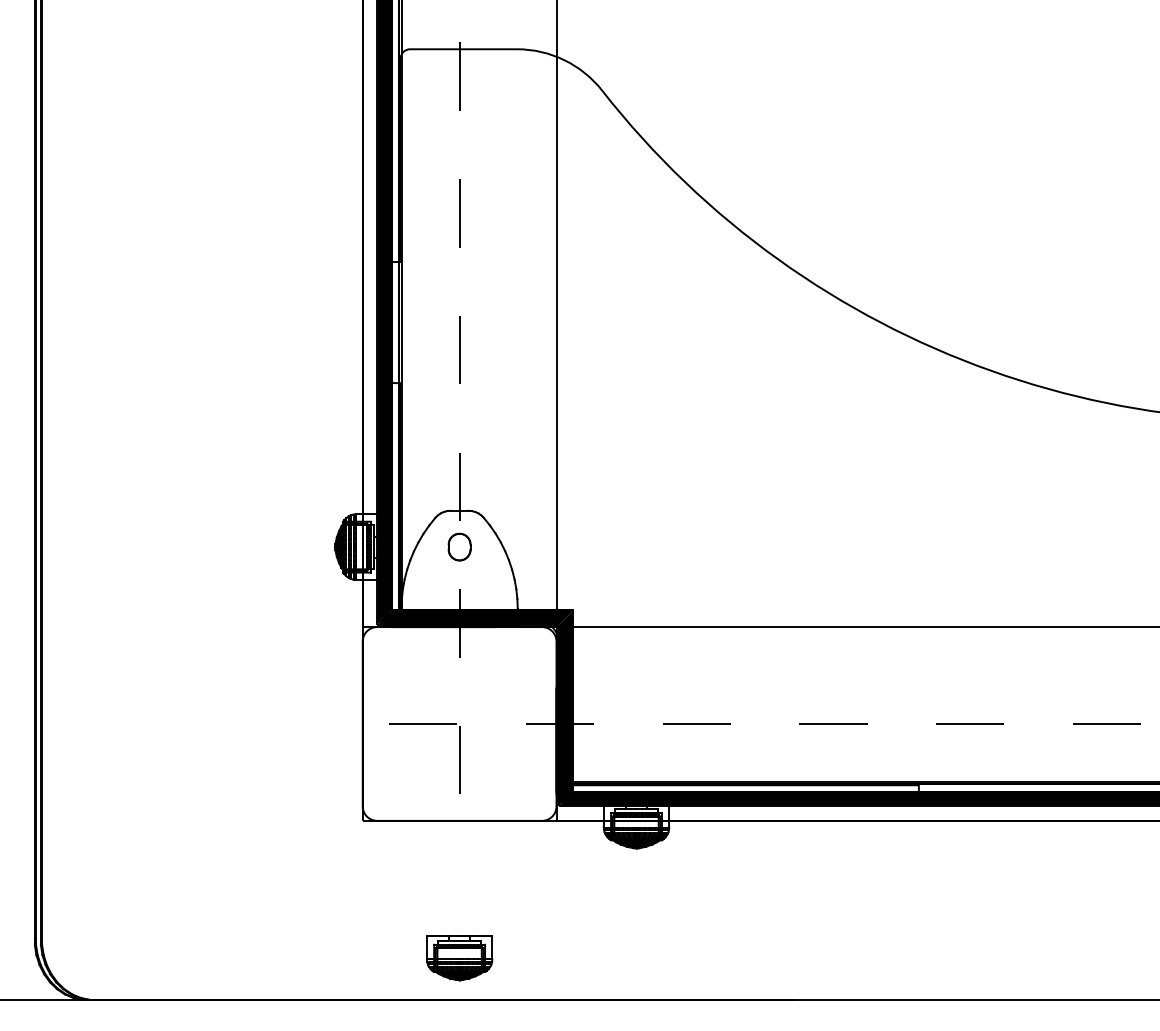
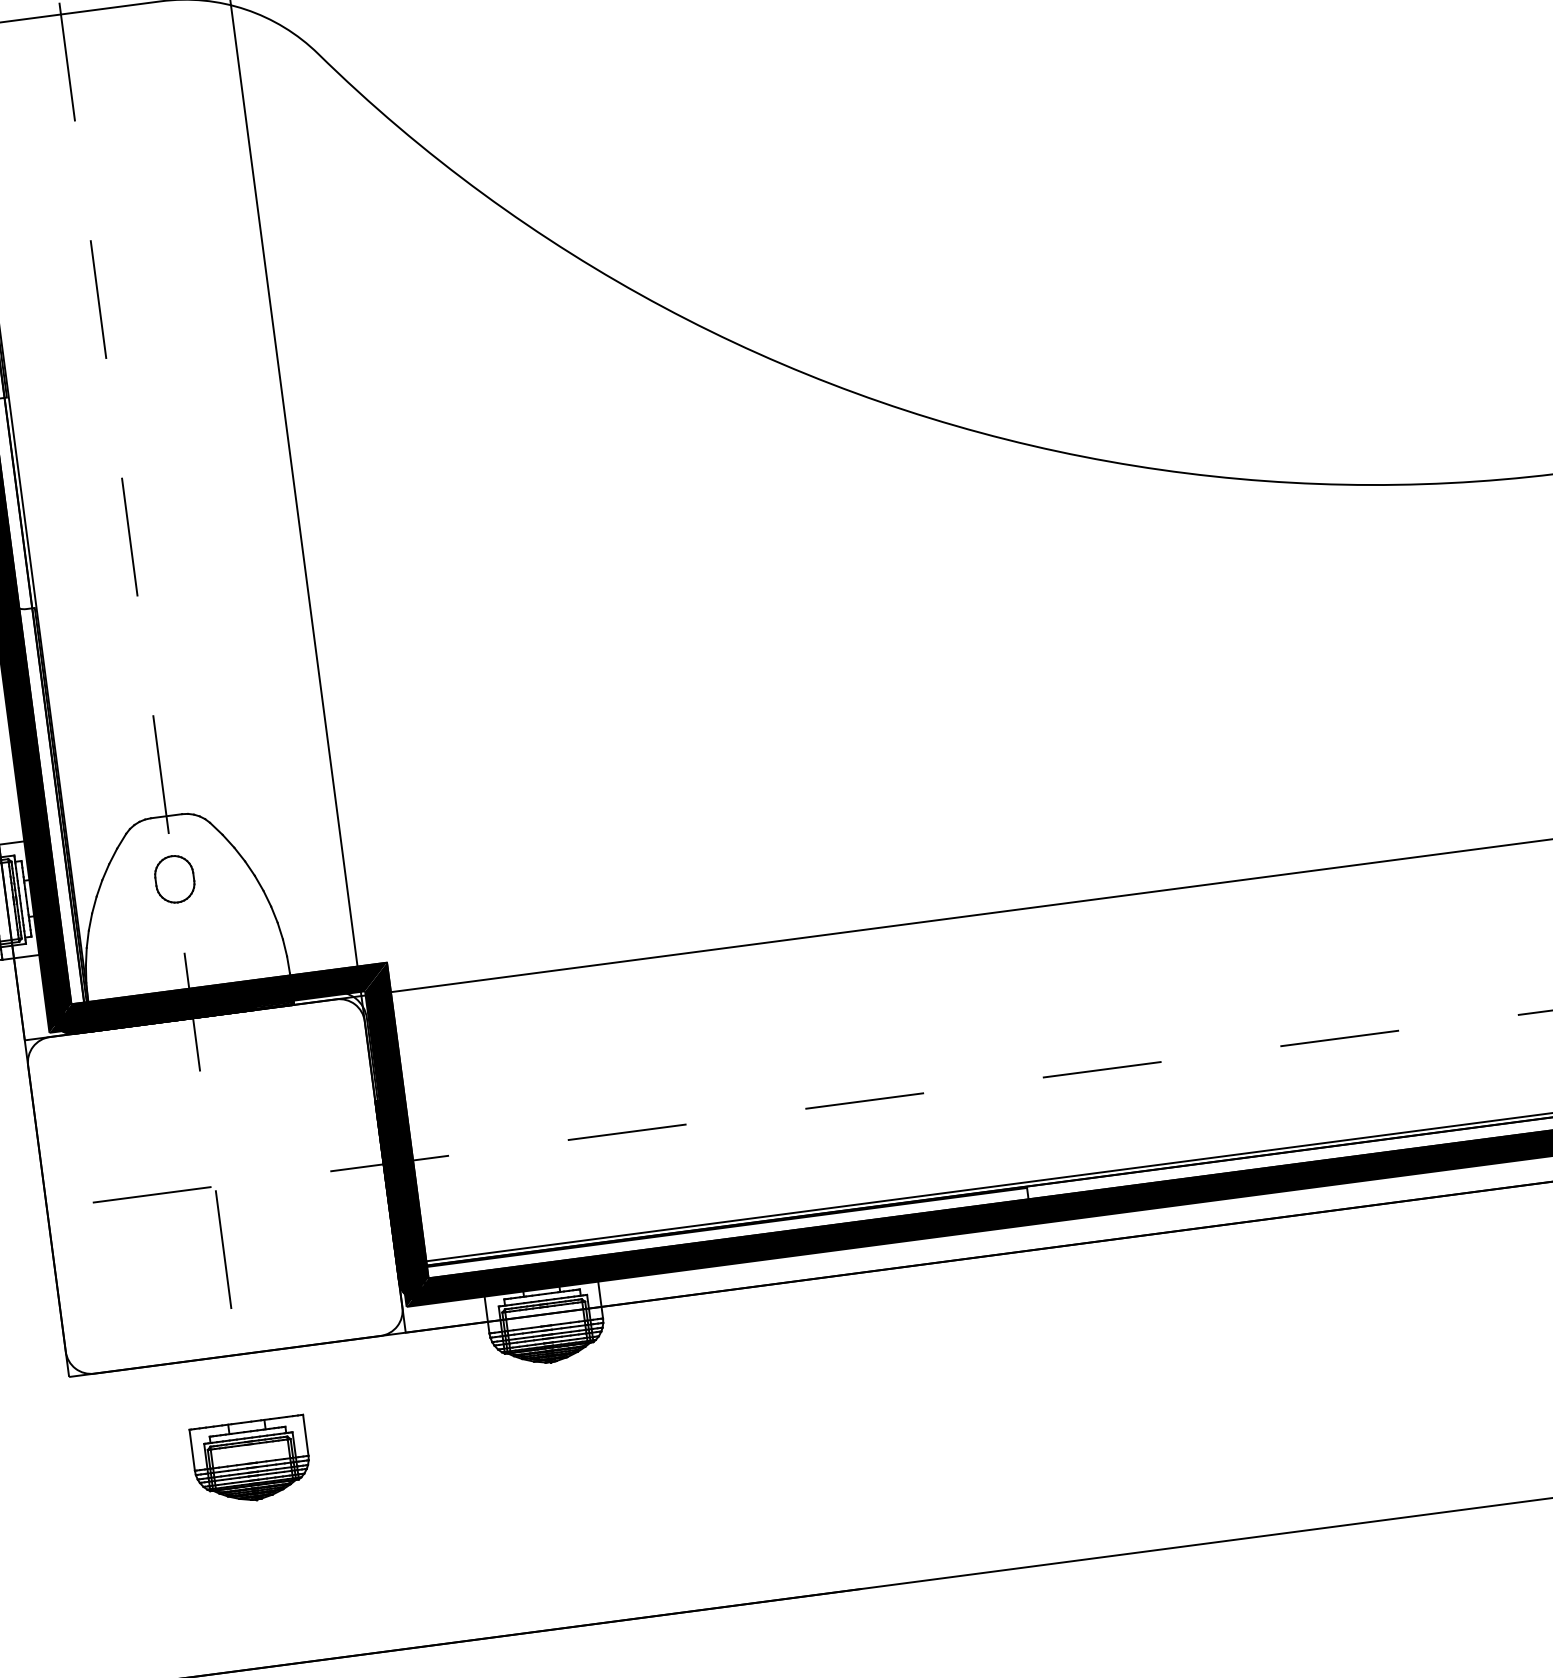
part: (459, 958) -> (251, 1461), moved

